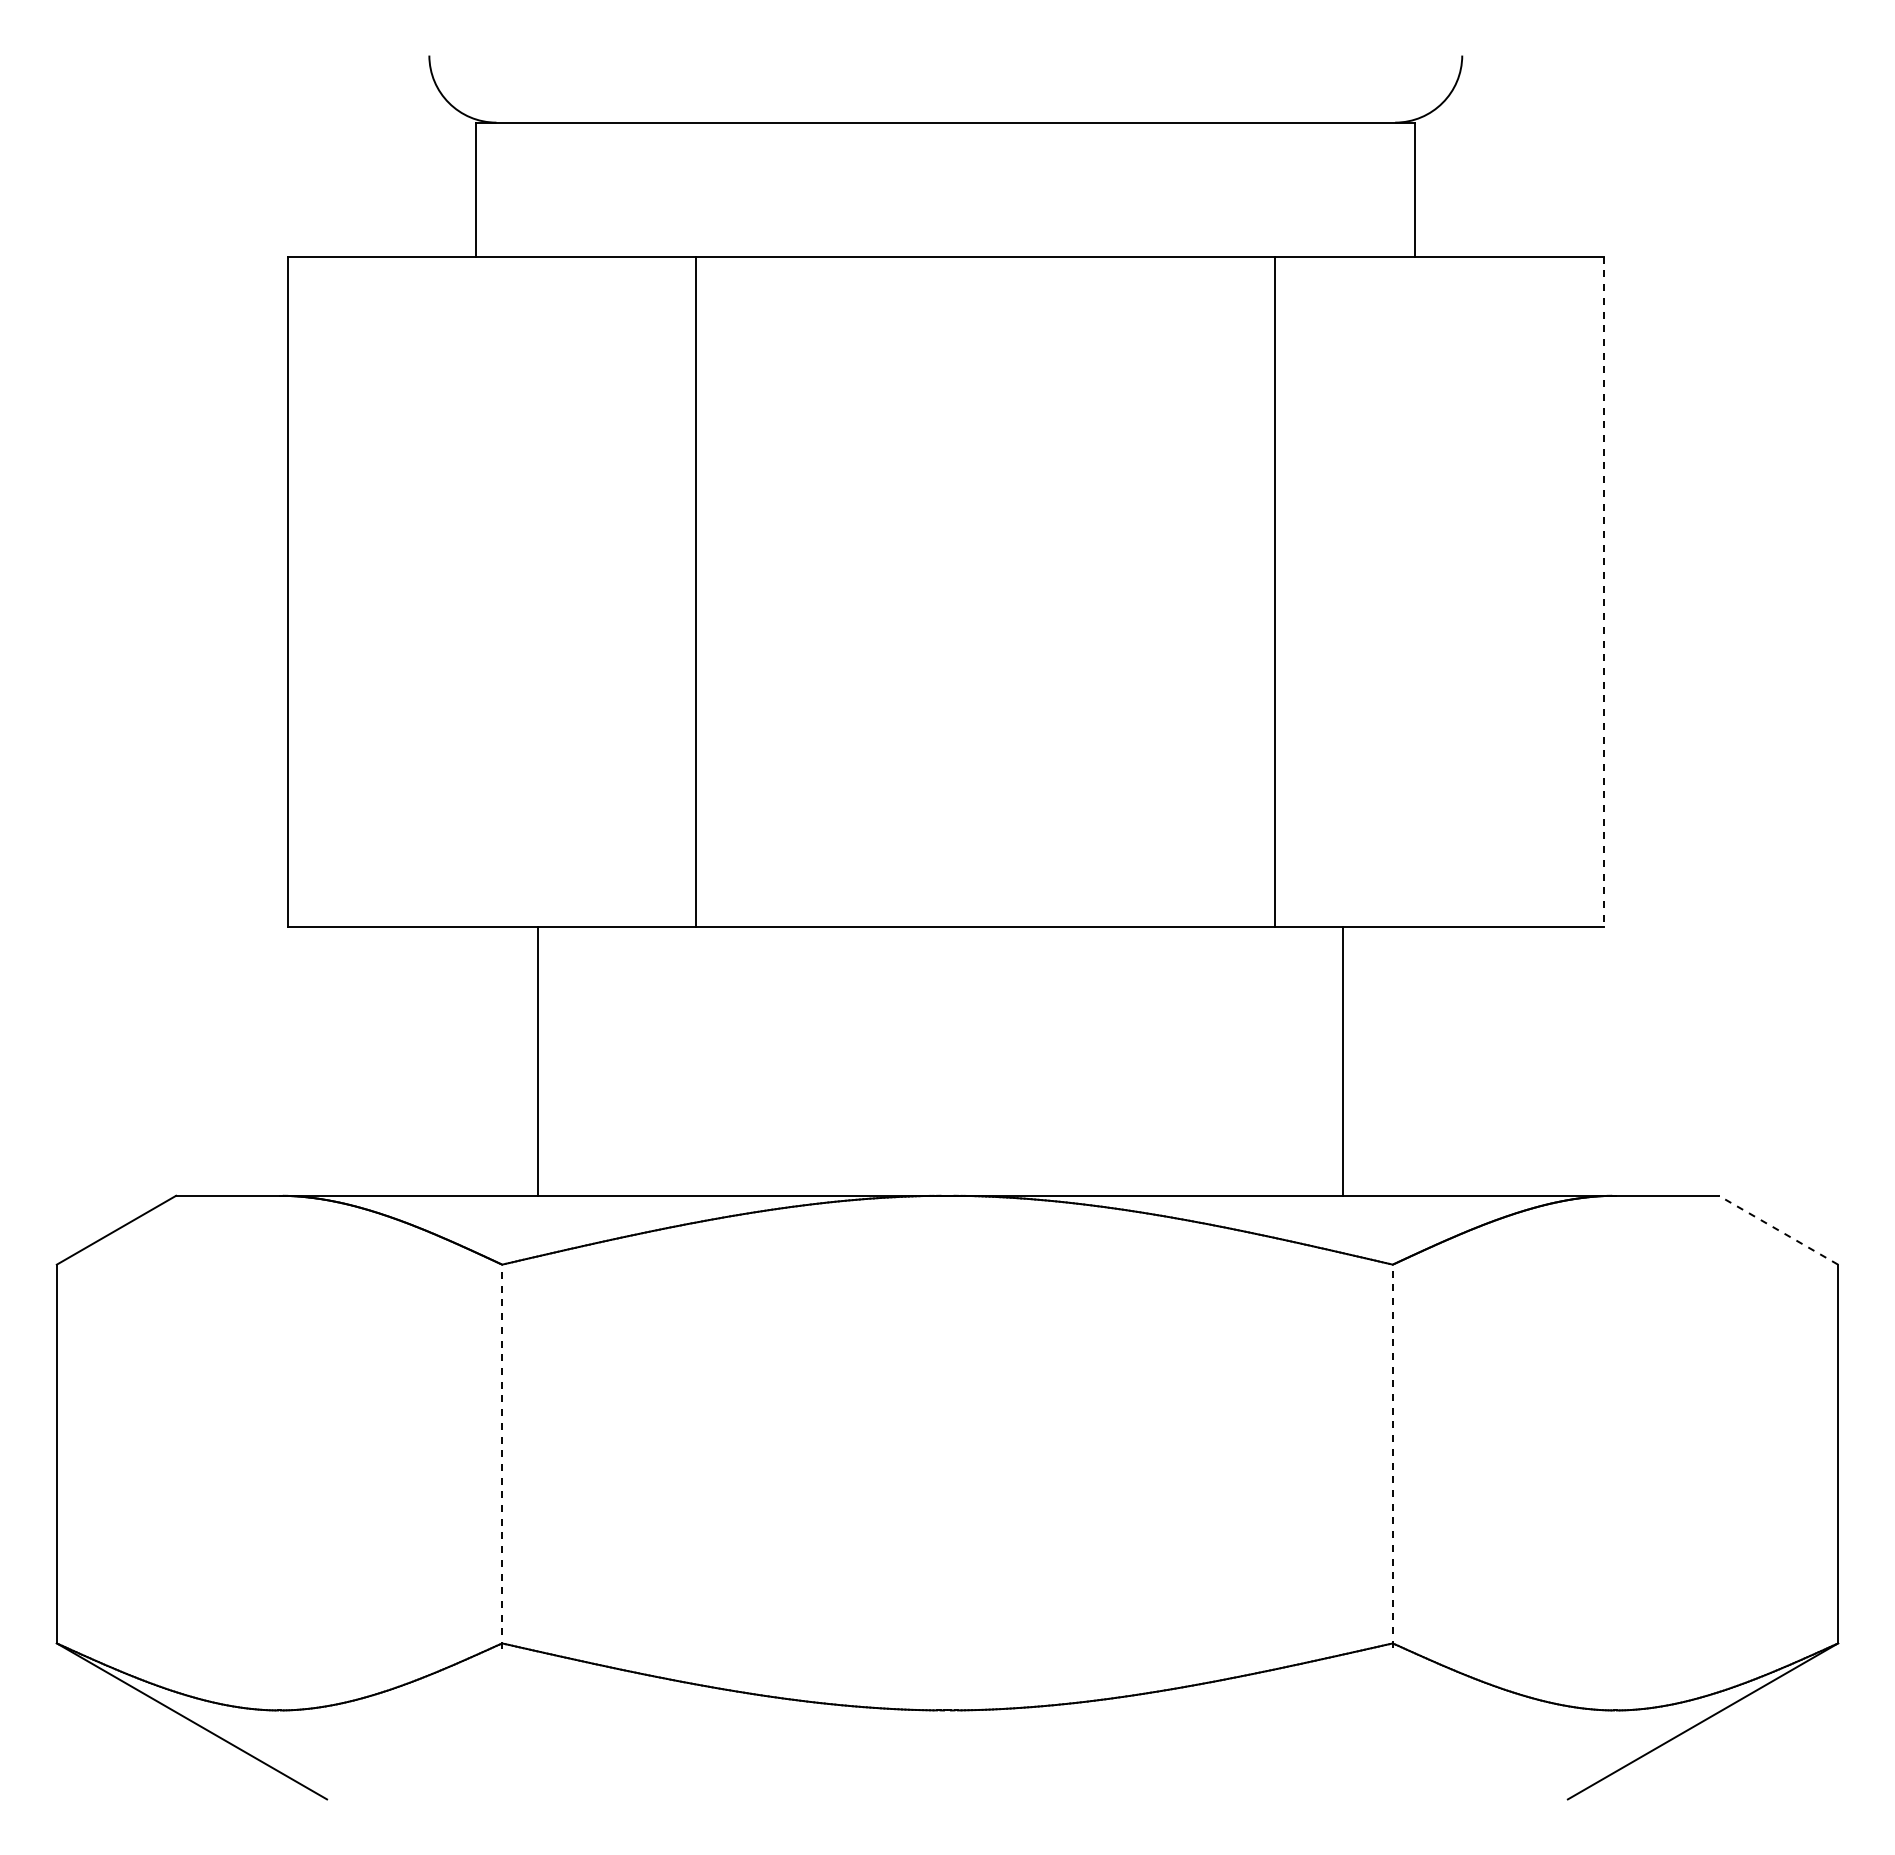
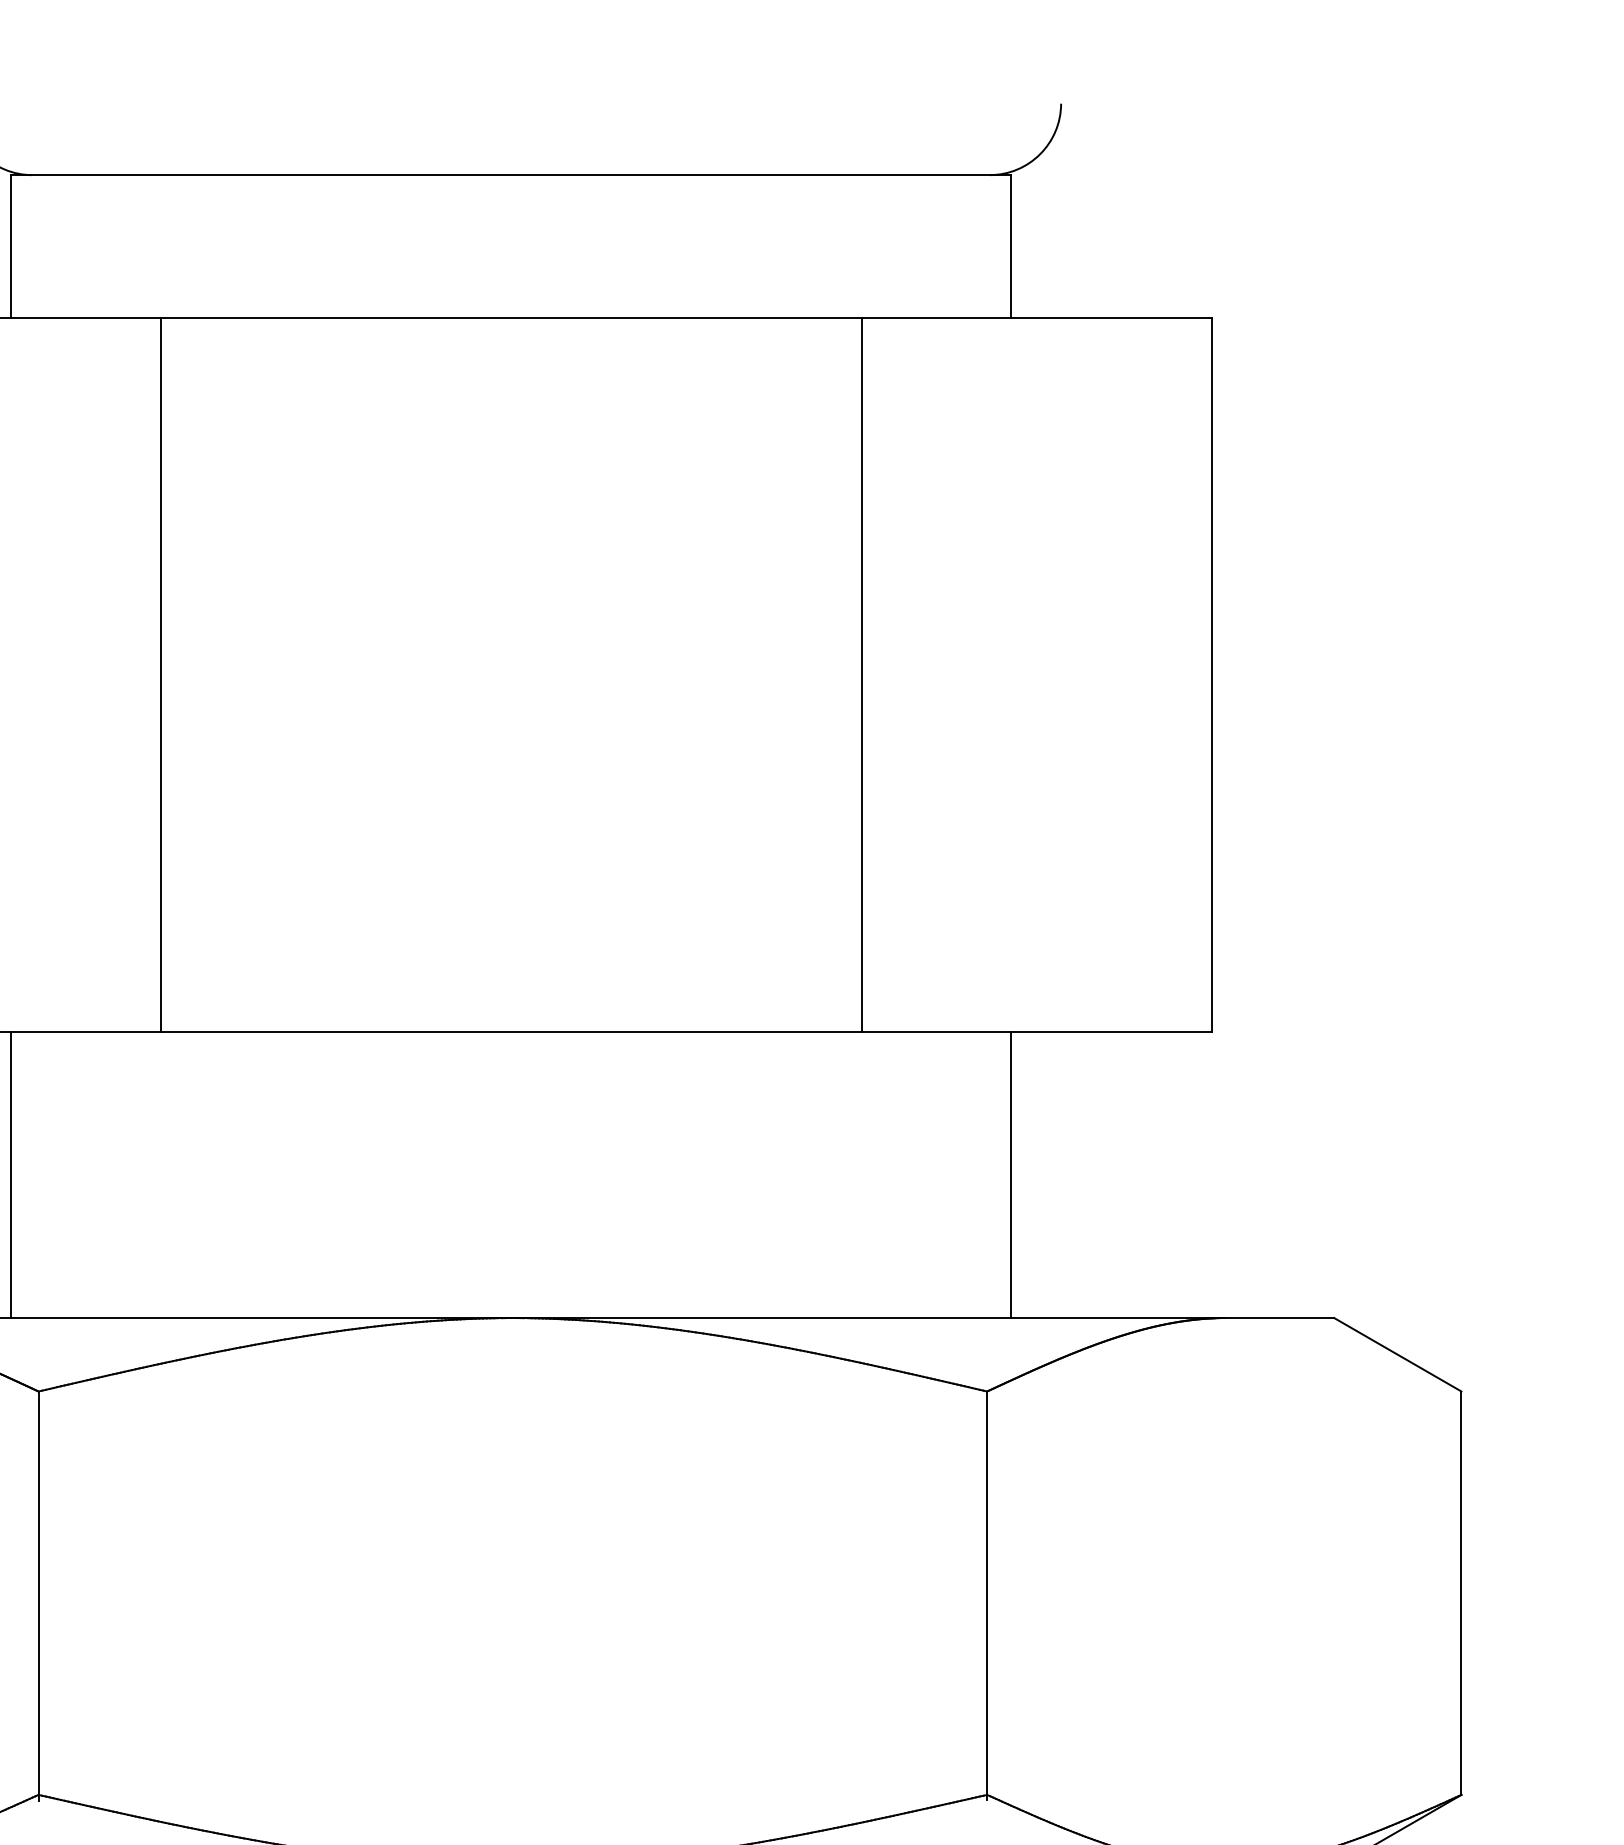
line: (695, 591) -> (160, 674), moved
line: (1604, 592) -> (1212, 675), dashed -> solid
line: (538, 1061) -> (11, 1175), moved
line: (1343, 1061) -> (1011, 1175), moved
line: (1778, 1230) -> (1397, 1355), dashed -> solid
line: (502, 1456) -> (38, 1595), dashed -> solid
line: (1392, 1456) -> (986, 1595), dashed -> solid

